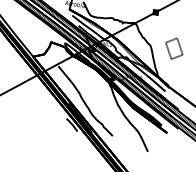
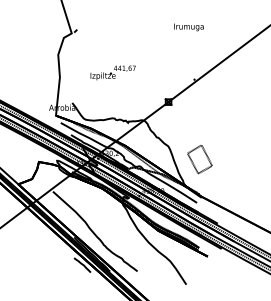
part: (173, 48) -> (199, 159), moved

